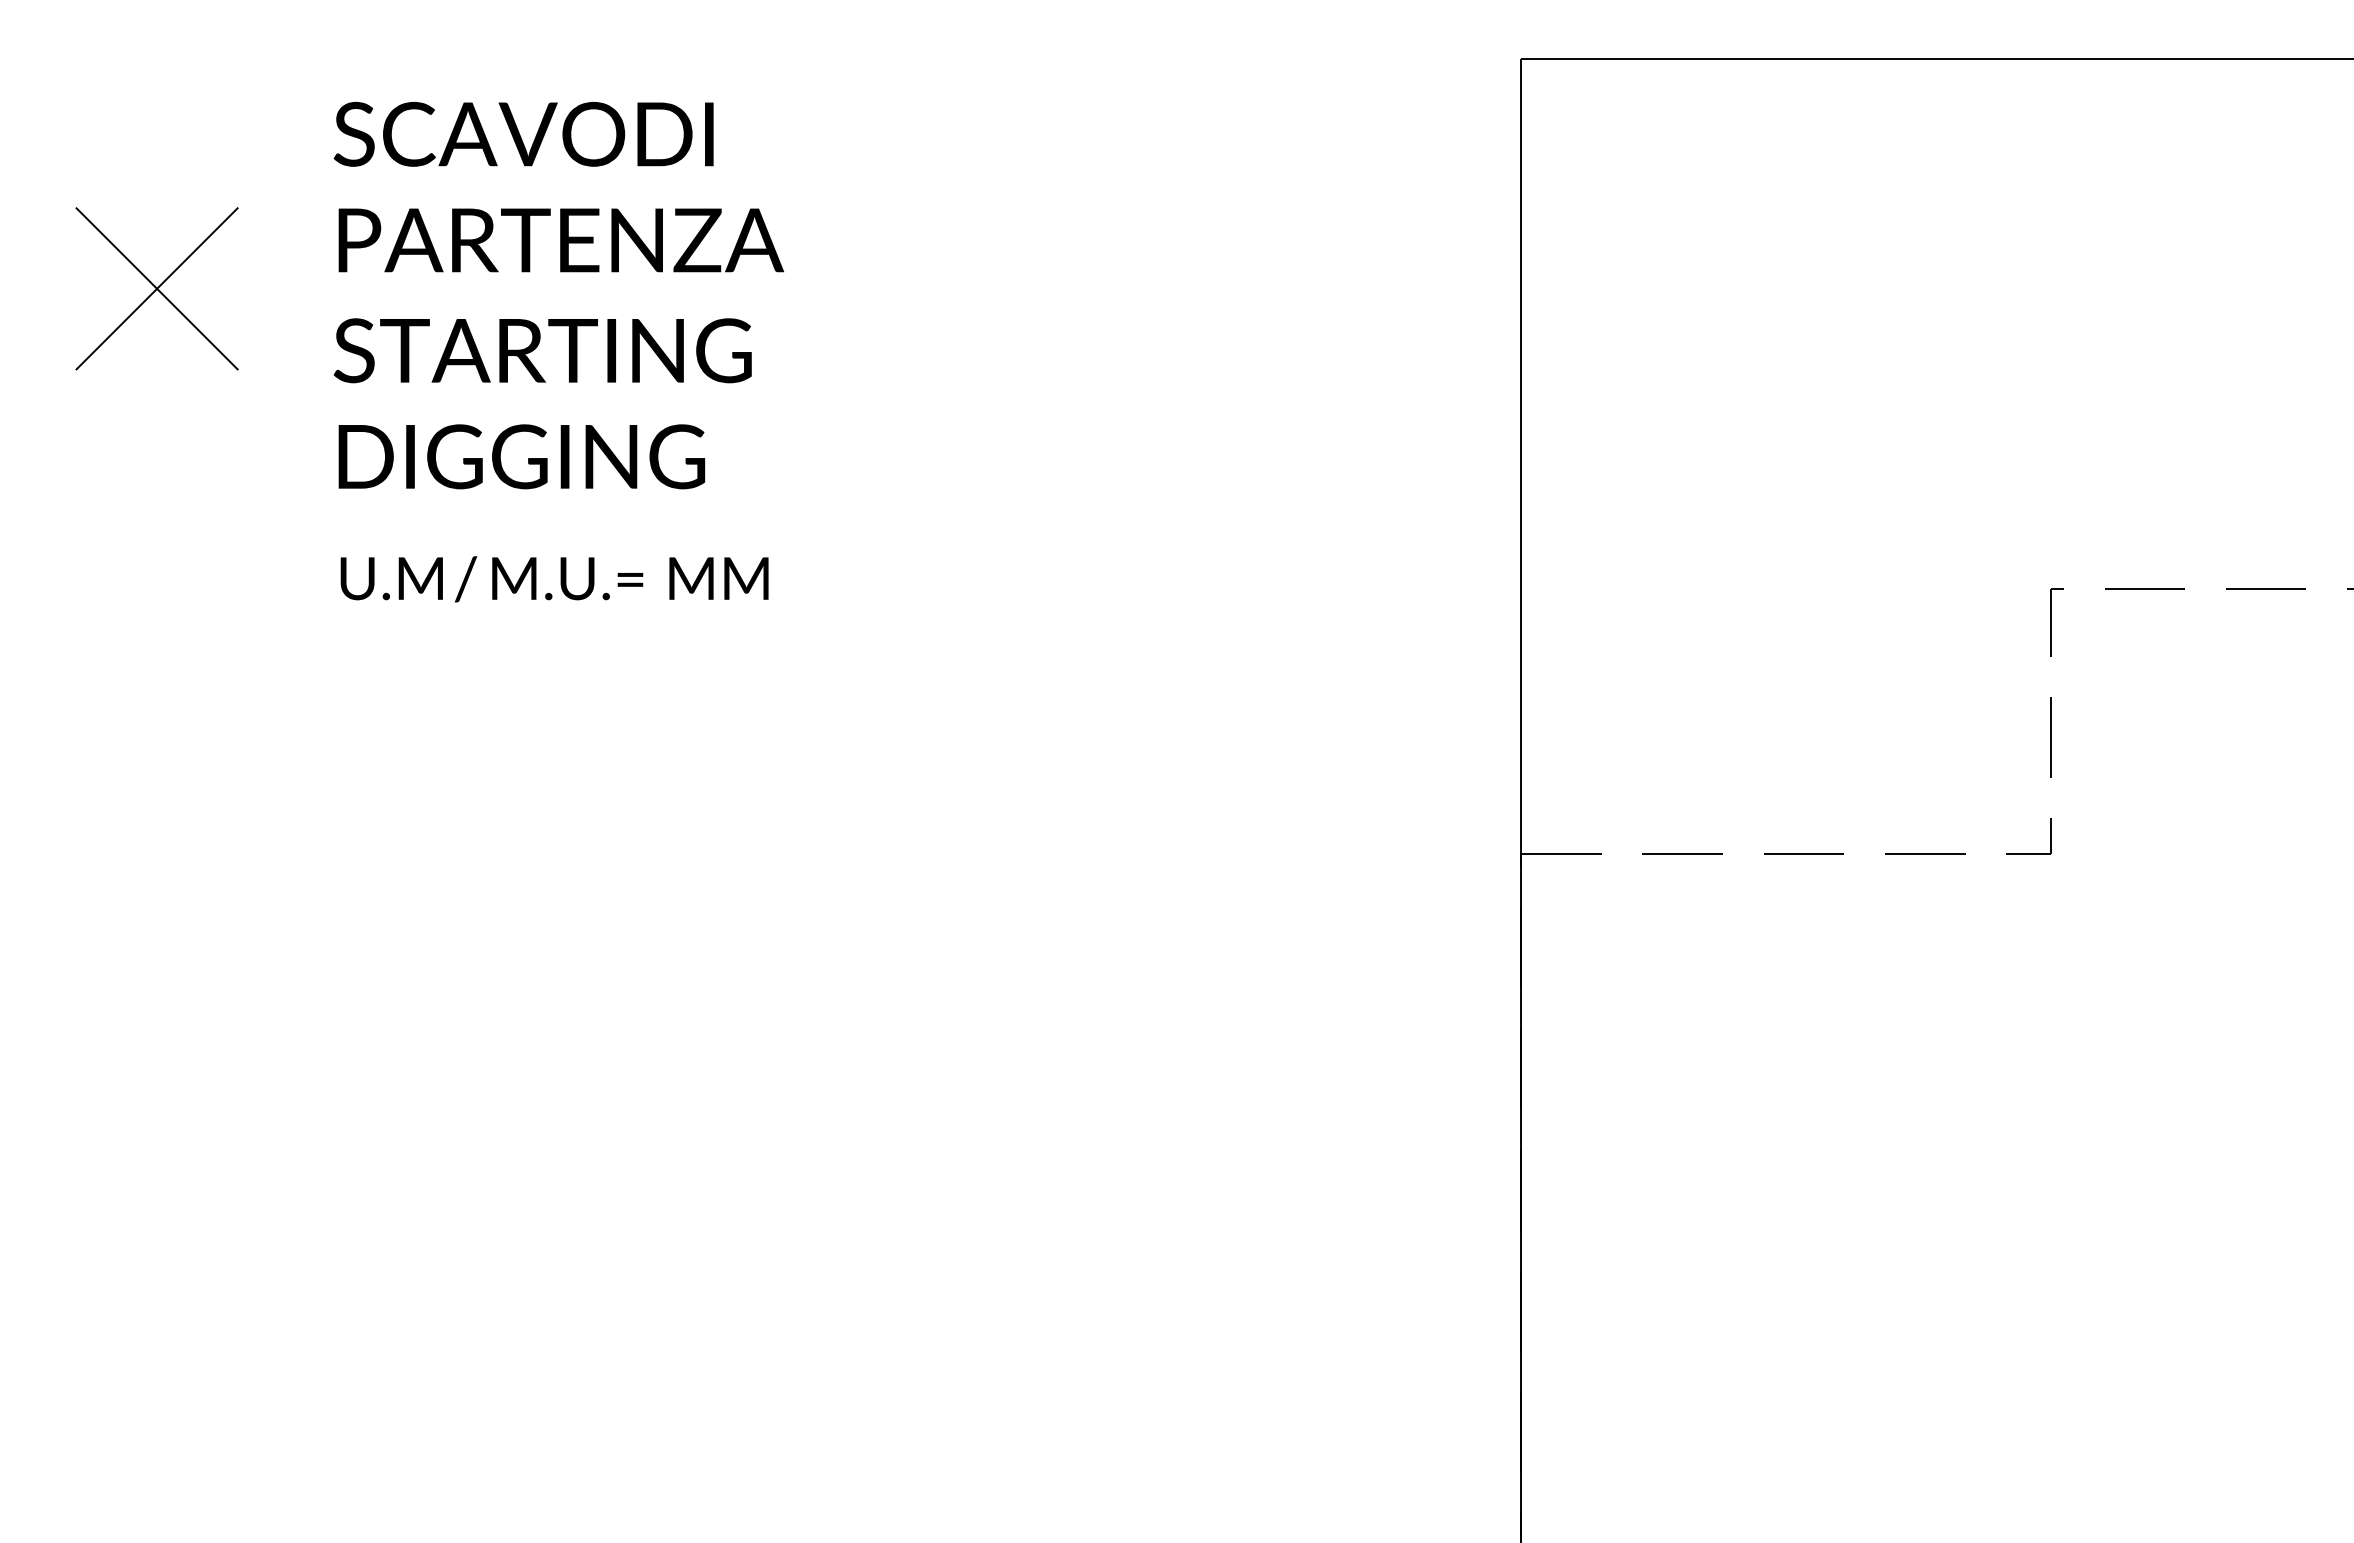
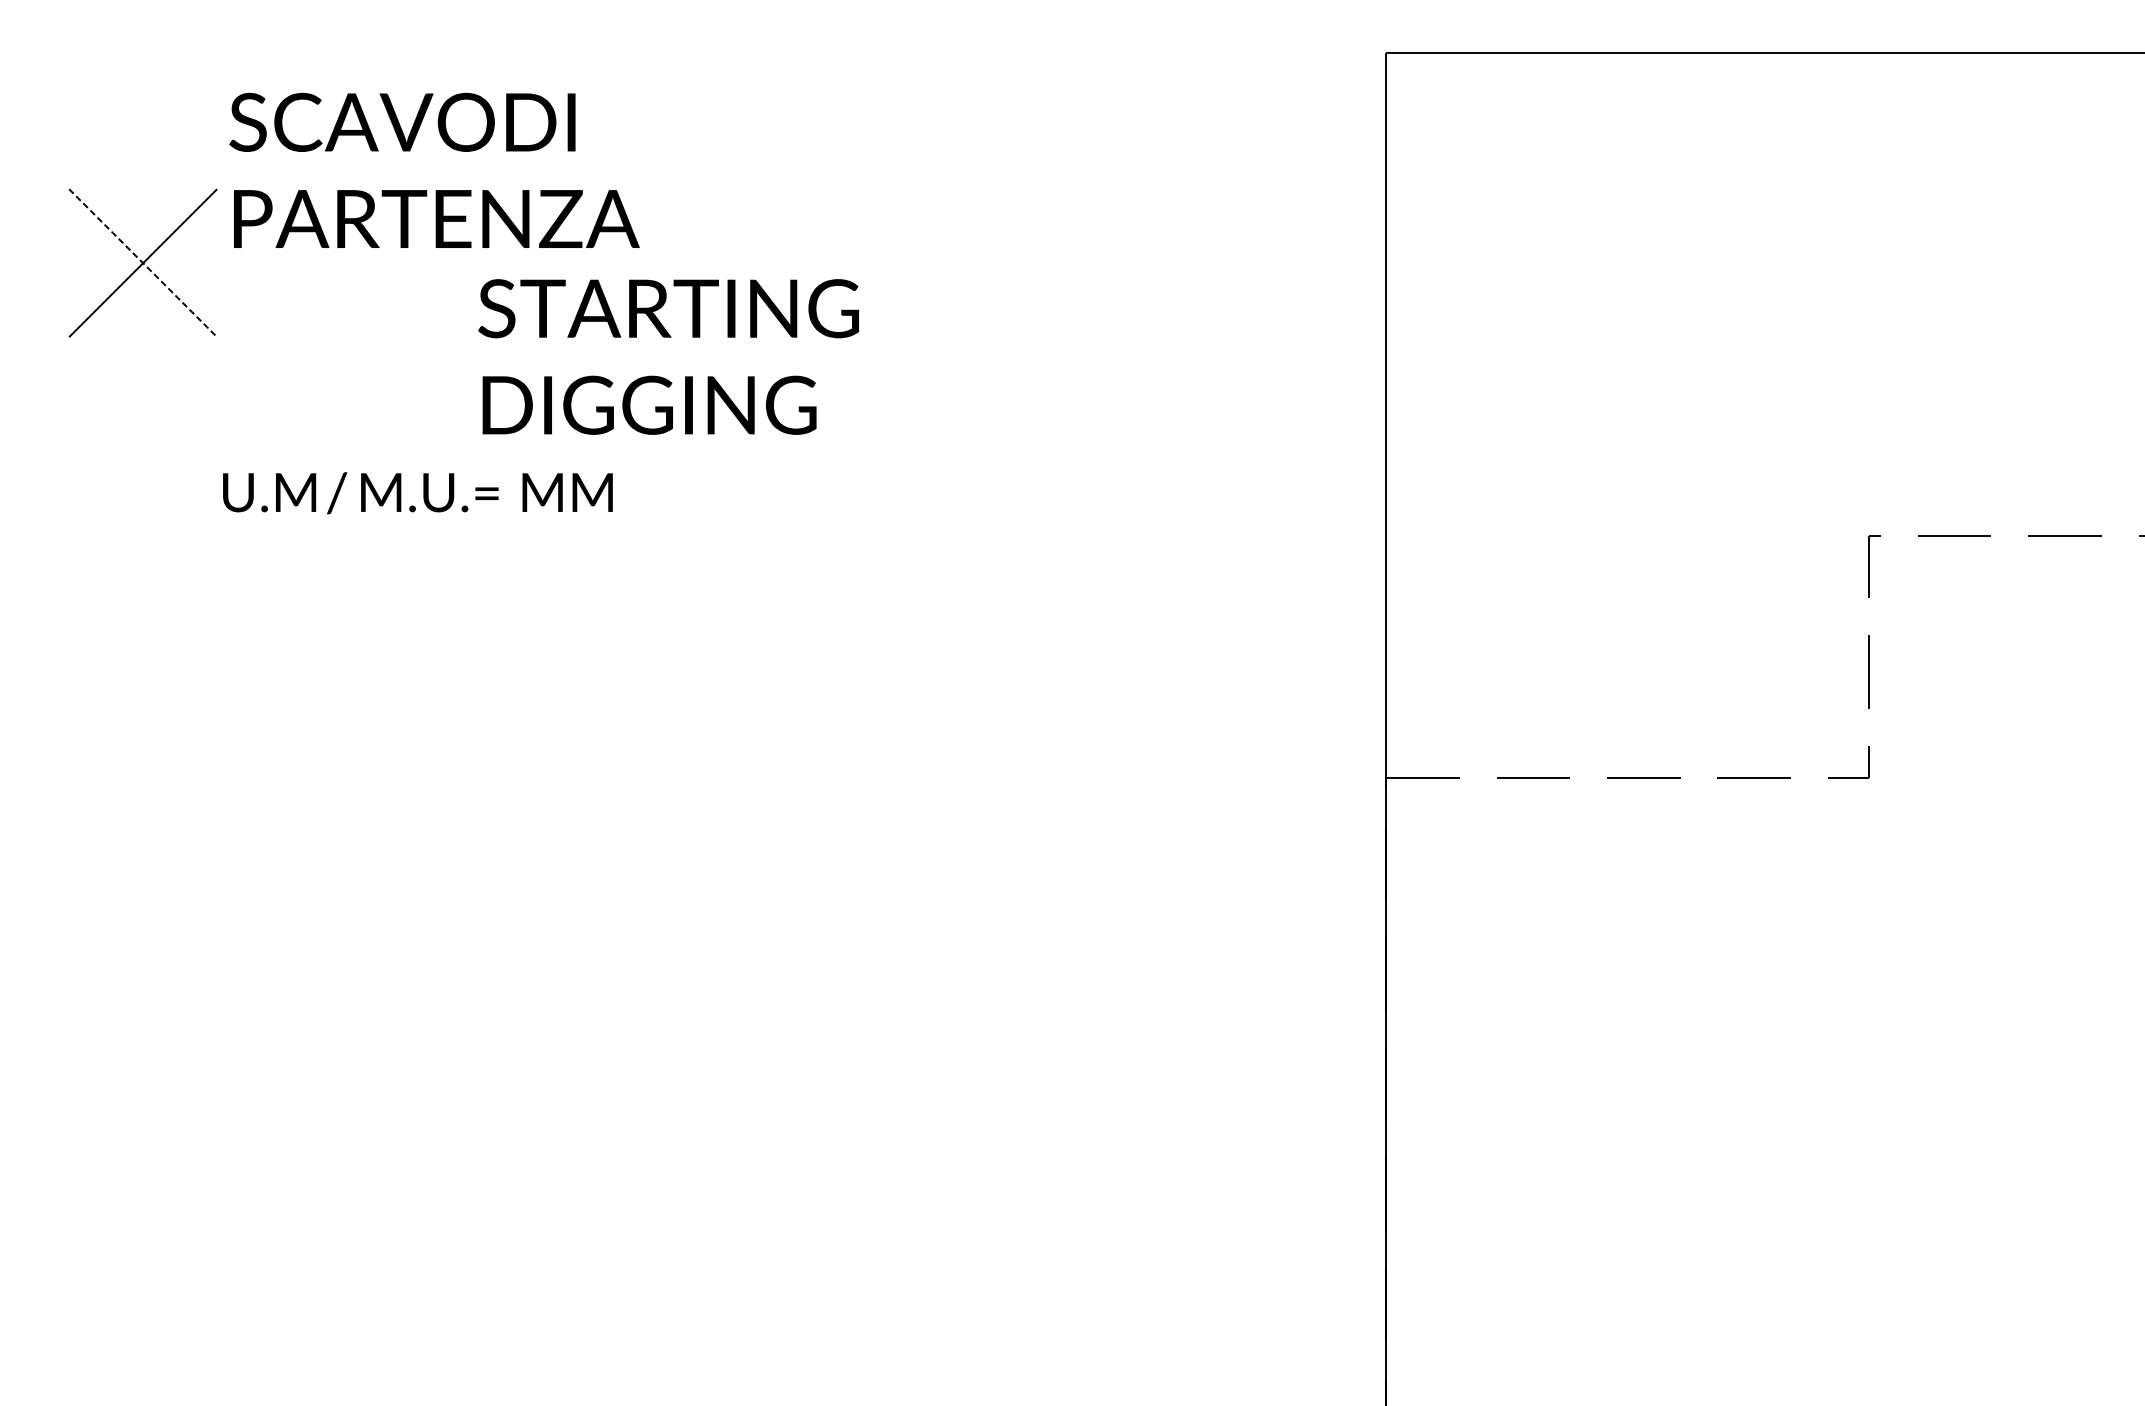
text: (558, 186) -> (434, 169), moved
line: (157, 288) -> (143, 262), solid -> dashed
text: (542, 403) -> (668, 356), moved
text: (554, 579) -> (417, 493), moved

